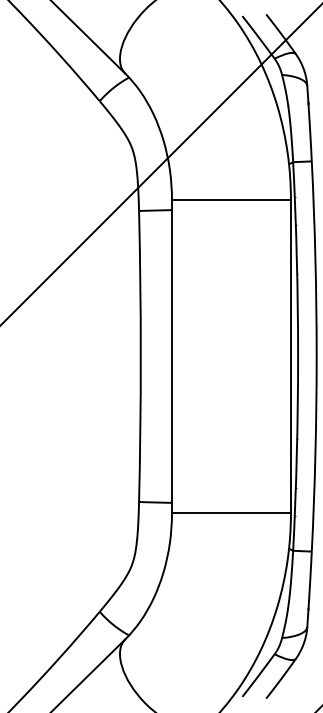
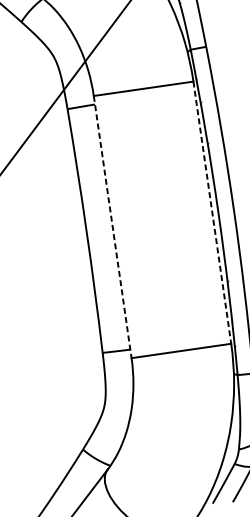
line: (171, 356) -> (112, 227), solid -> dashed
line: (290, 356) -> (211, 212), solid -> dashed

